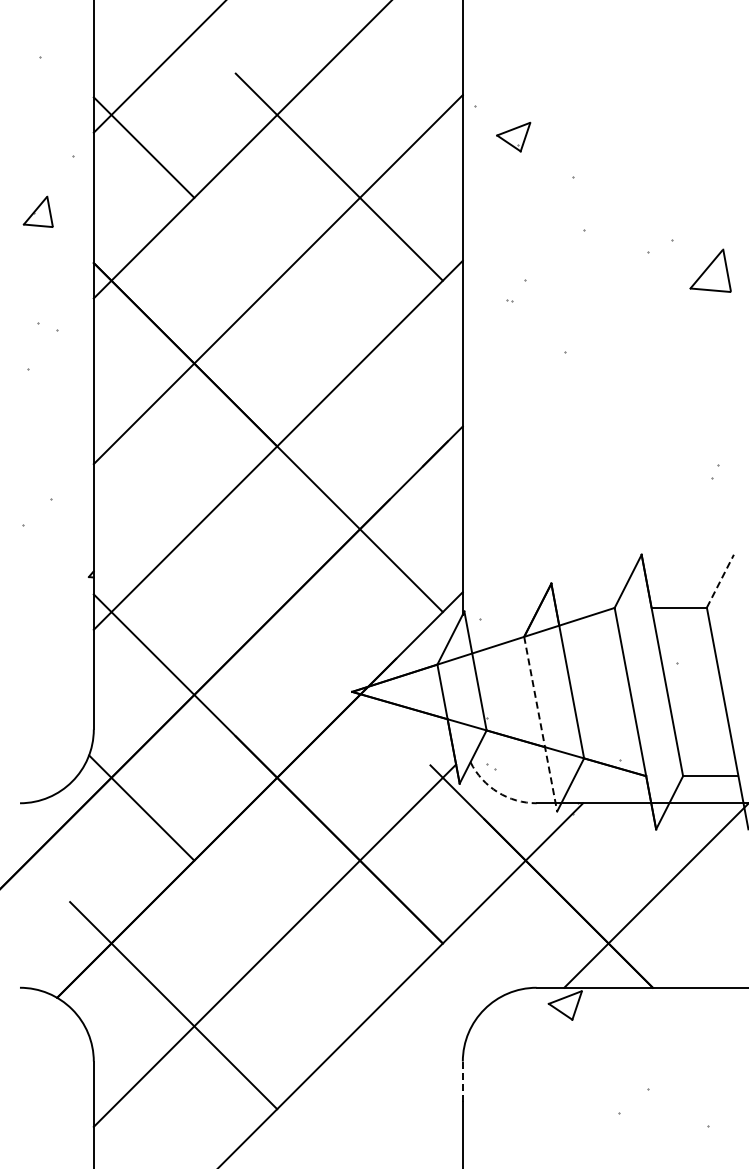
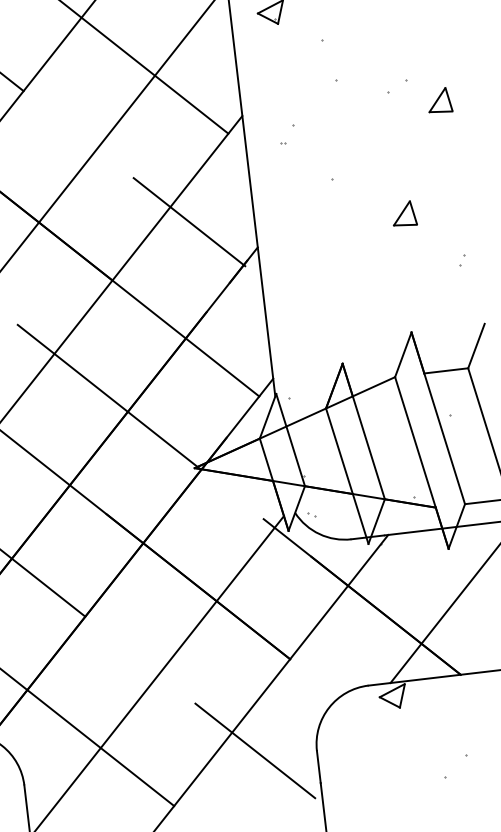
part: (710, 270) -> (439, 100), size x0.71
line: (381, 385) -> (189, 222), added
part: (649, 406) -> (403, 214), added
line: (720, 581) -> (476, 346), dashed -> solid
line: (256, 590) -> (109, 396), added
line: (540, 724) -> (347, 476), dashed -> solid
arc: (497, 792) -> (319, 534), dashed -> solid
line: (385, 1051) -> (254, 750), added
line: (462, 1082) -> (318, 767), dashed -> solid

